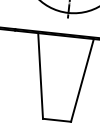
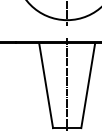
line: (61, 76) -> (67, 84), added

